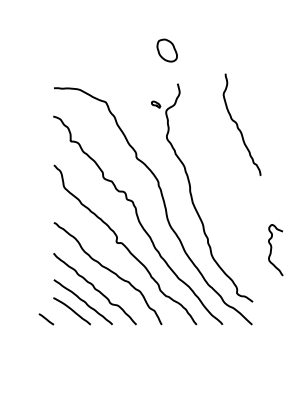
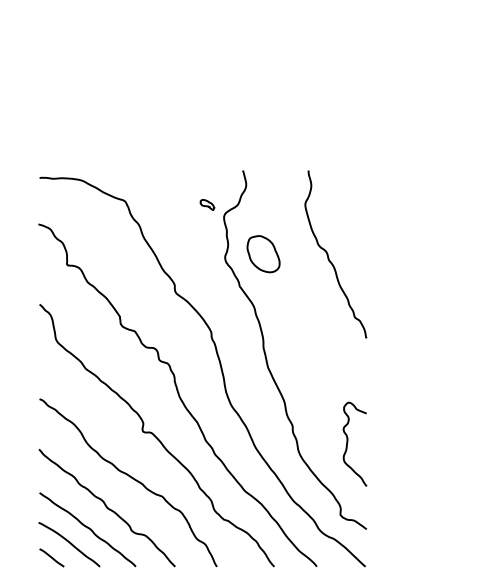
part: (166, 50) -> (262, 253), moved
curve: (238, 125) -> (329, 255), moved
curve: (272, 248) -> (349, 441), moved
line: (46, 319) -> (52, 558), moved

